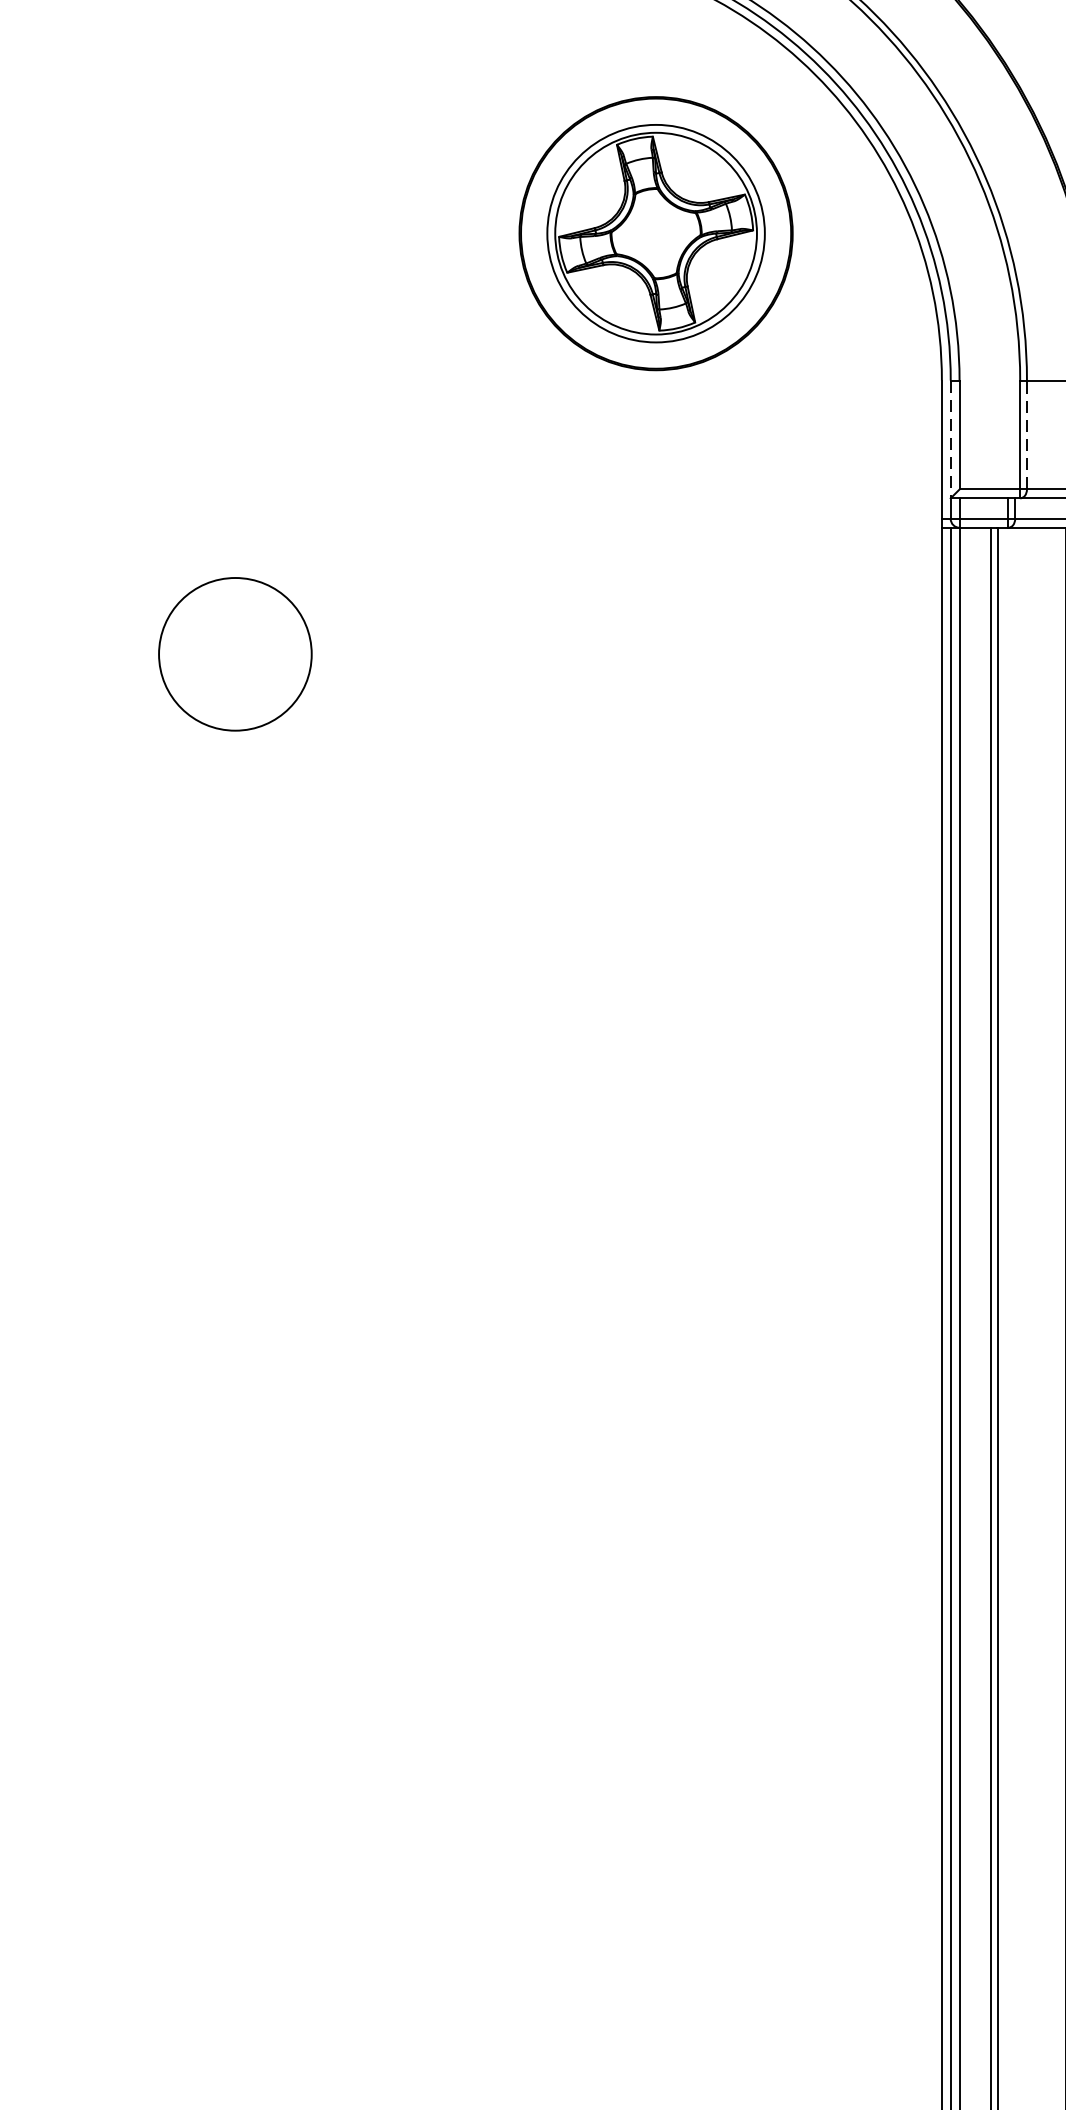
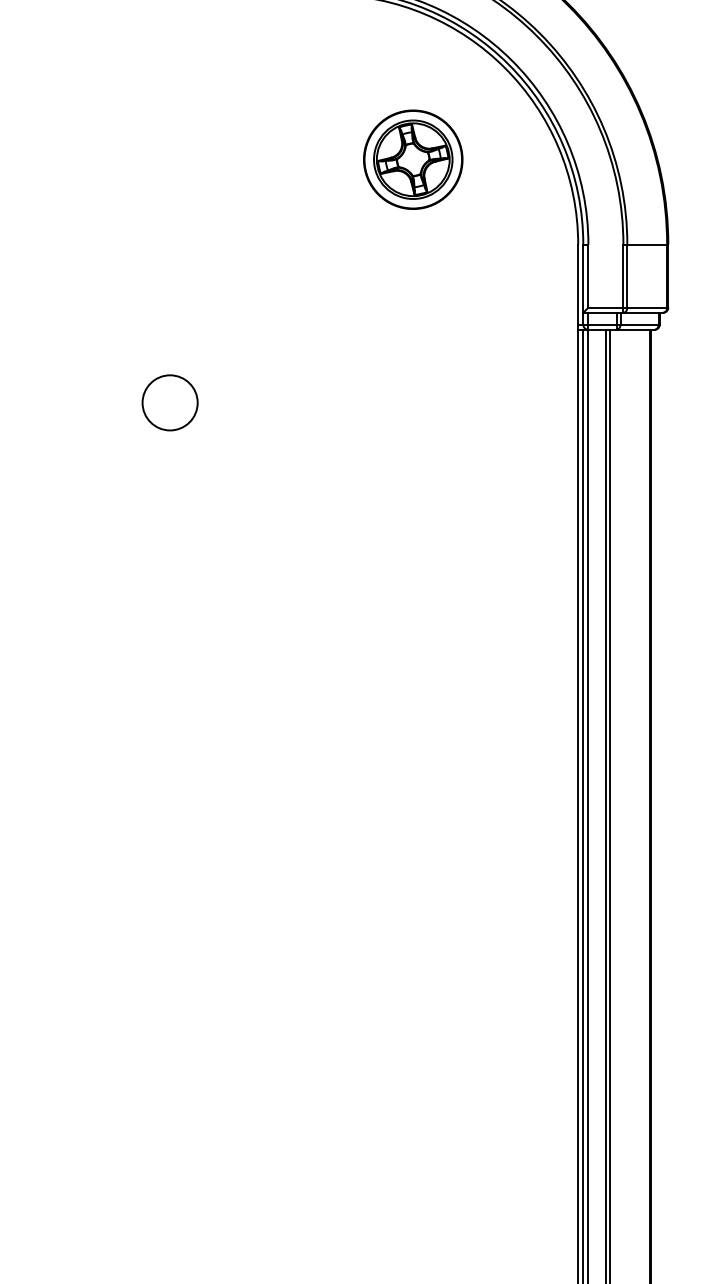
part: (656, 232) -> (413, 159), size x0.62
line: (1027, 433) -> (627, 275), dashed -> solid
line: (951, 440) -> (583, 279), dashed -> solid
circle: (234, 653) -> (169, 402), size x0.62

